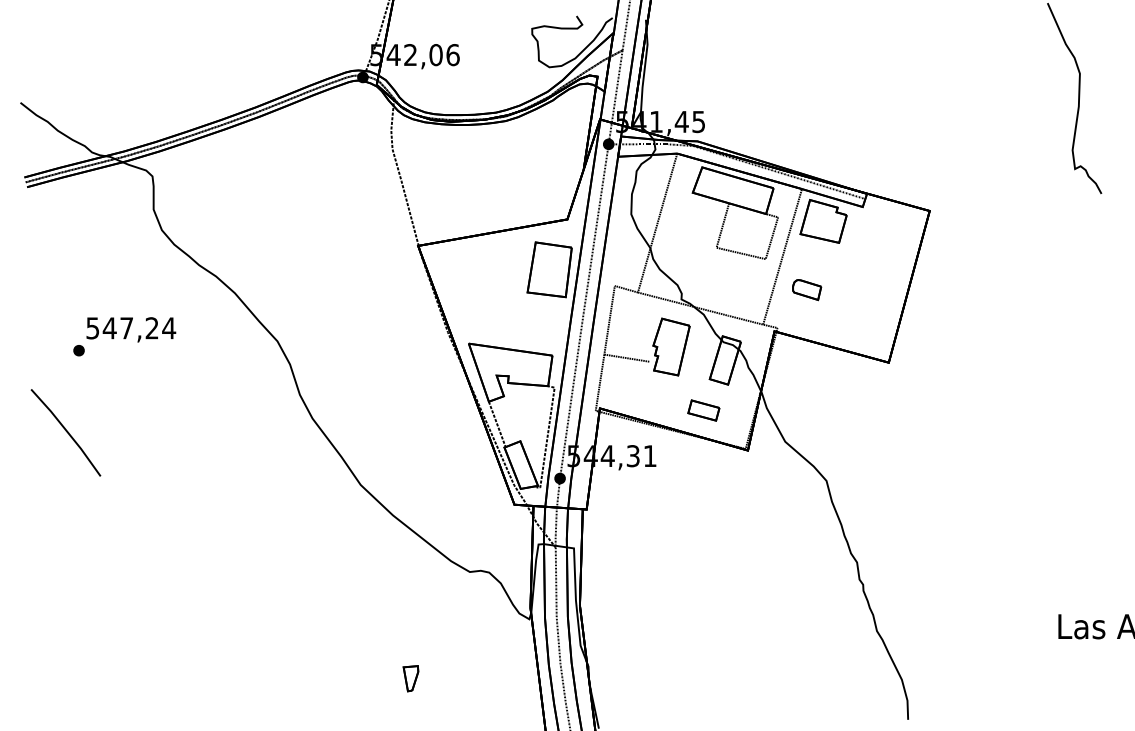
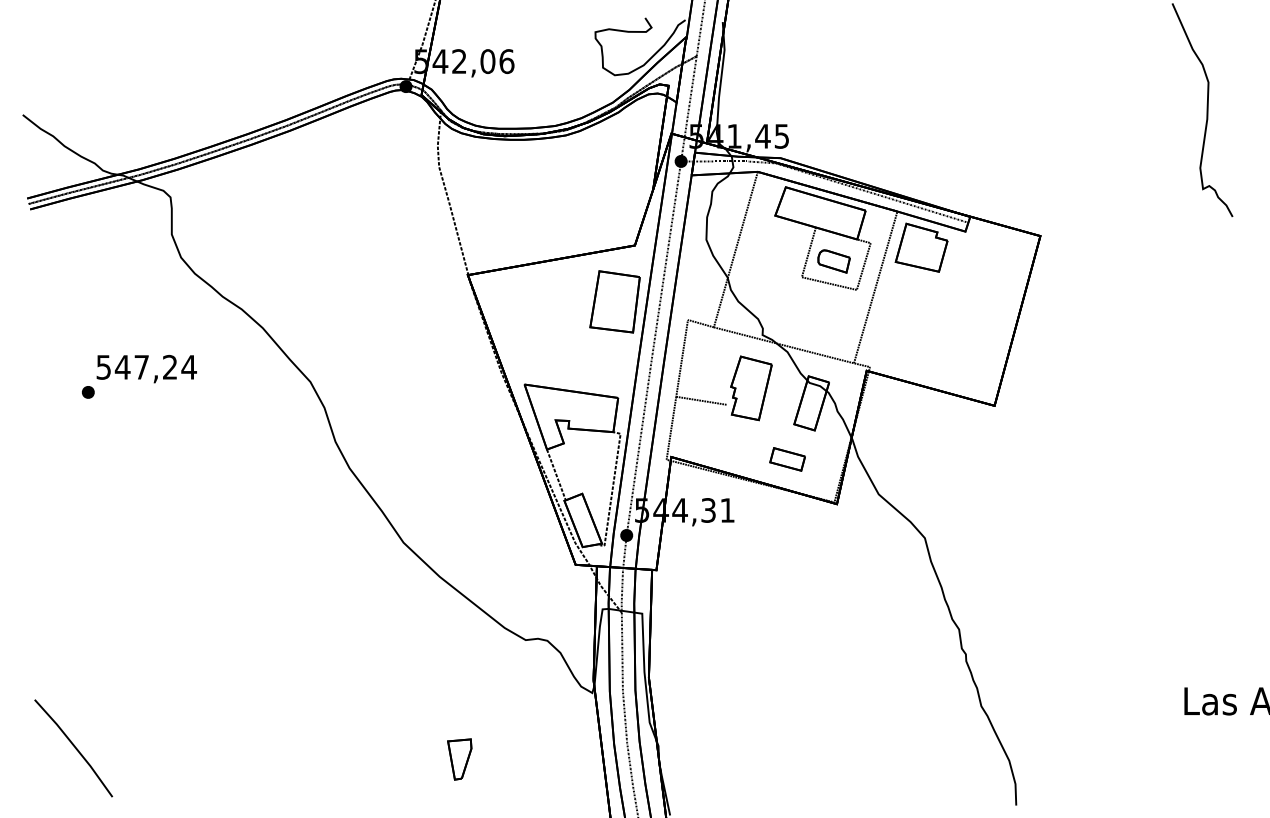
part: (806, 289) -> (833, 261), moved
line: (66, 432) -> (74, 747), moved
part: (410, 678) -> (459, 759), size x1.43

